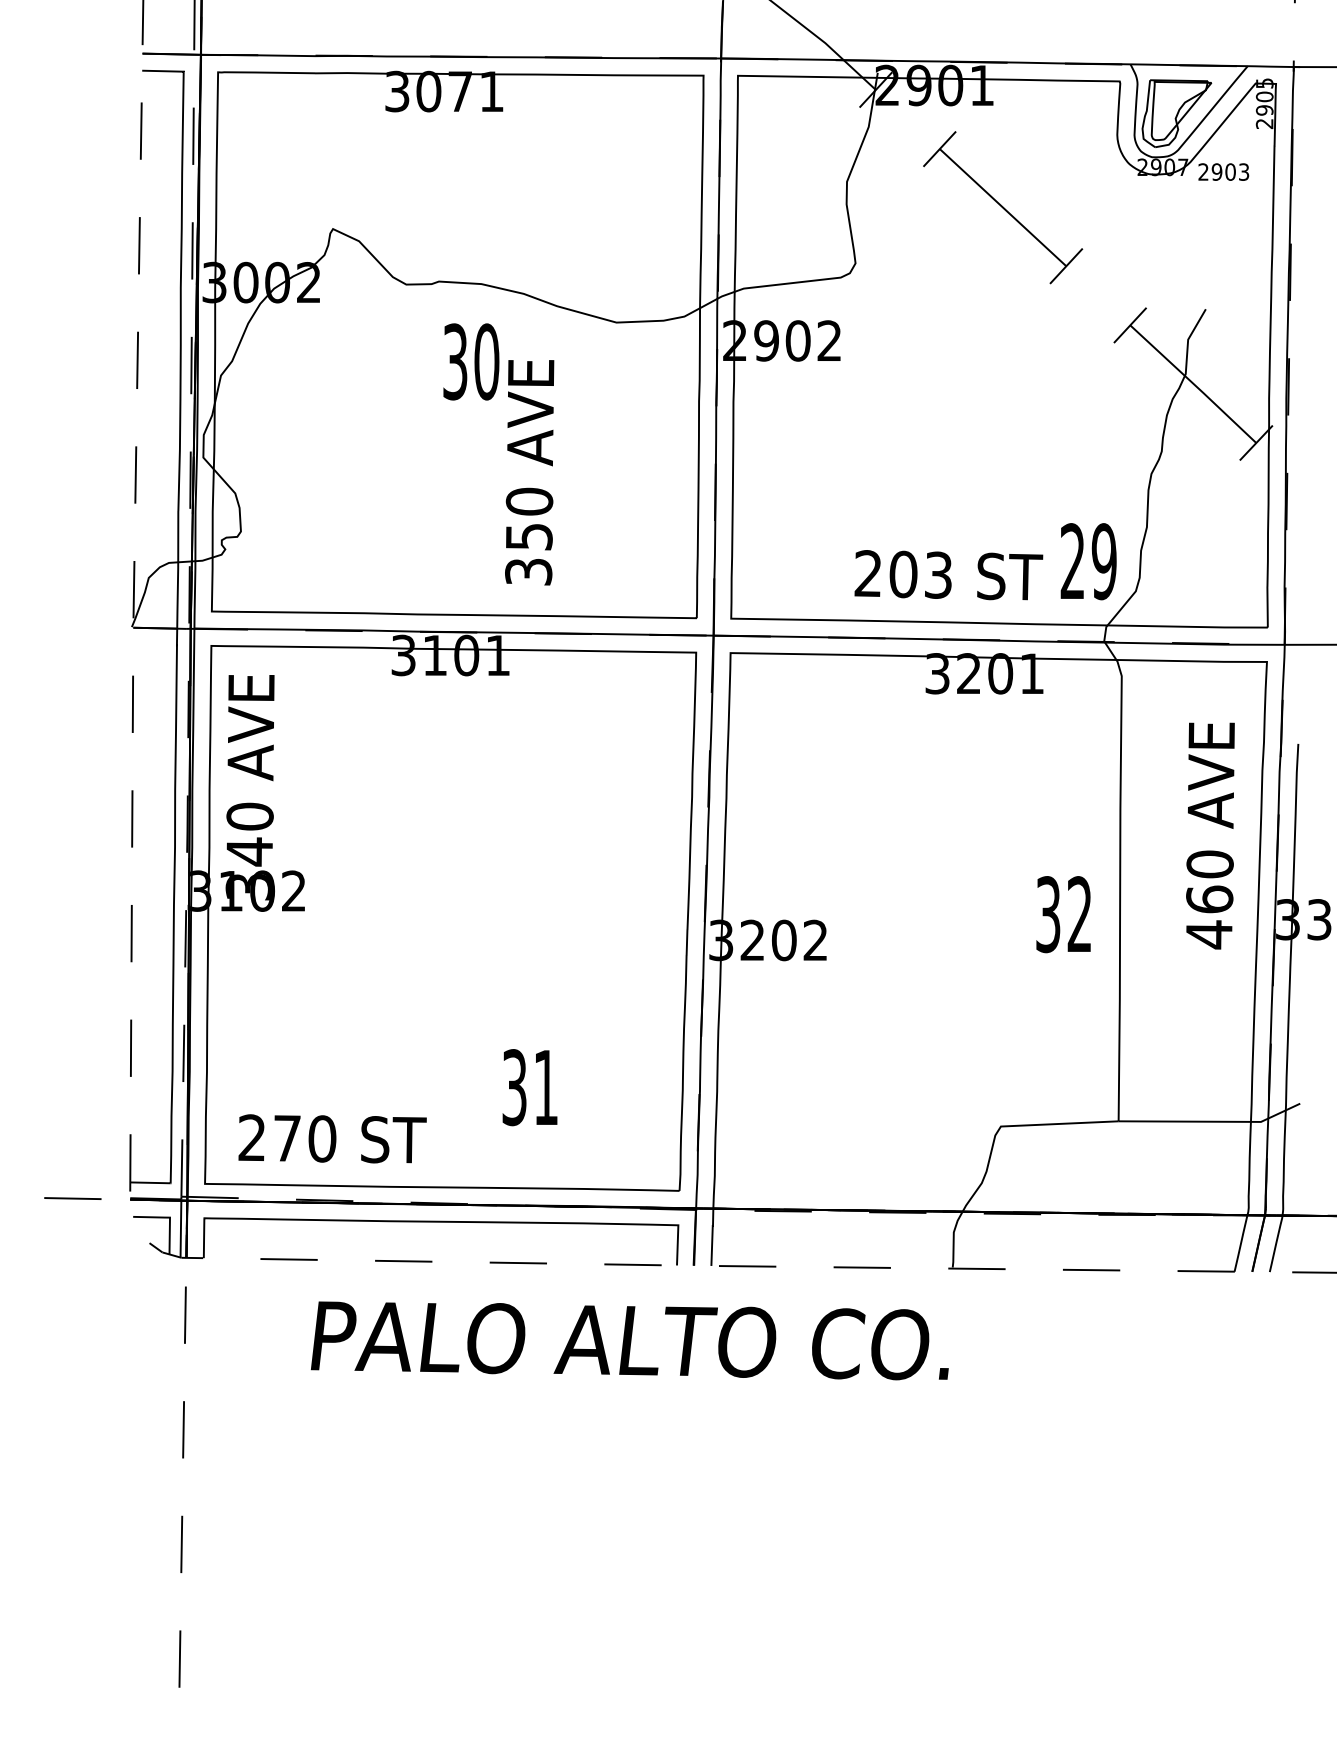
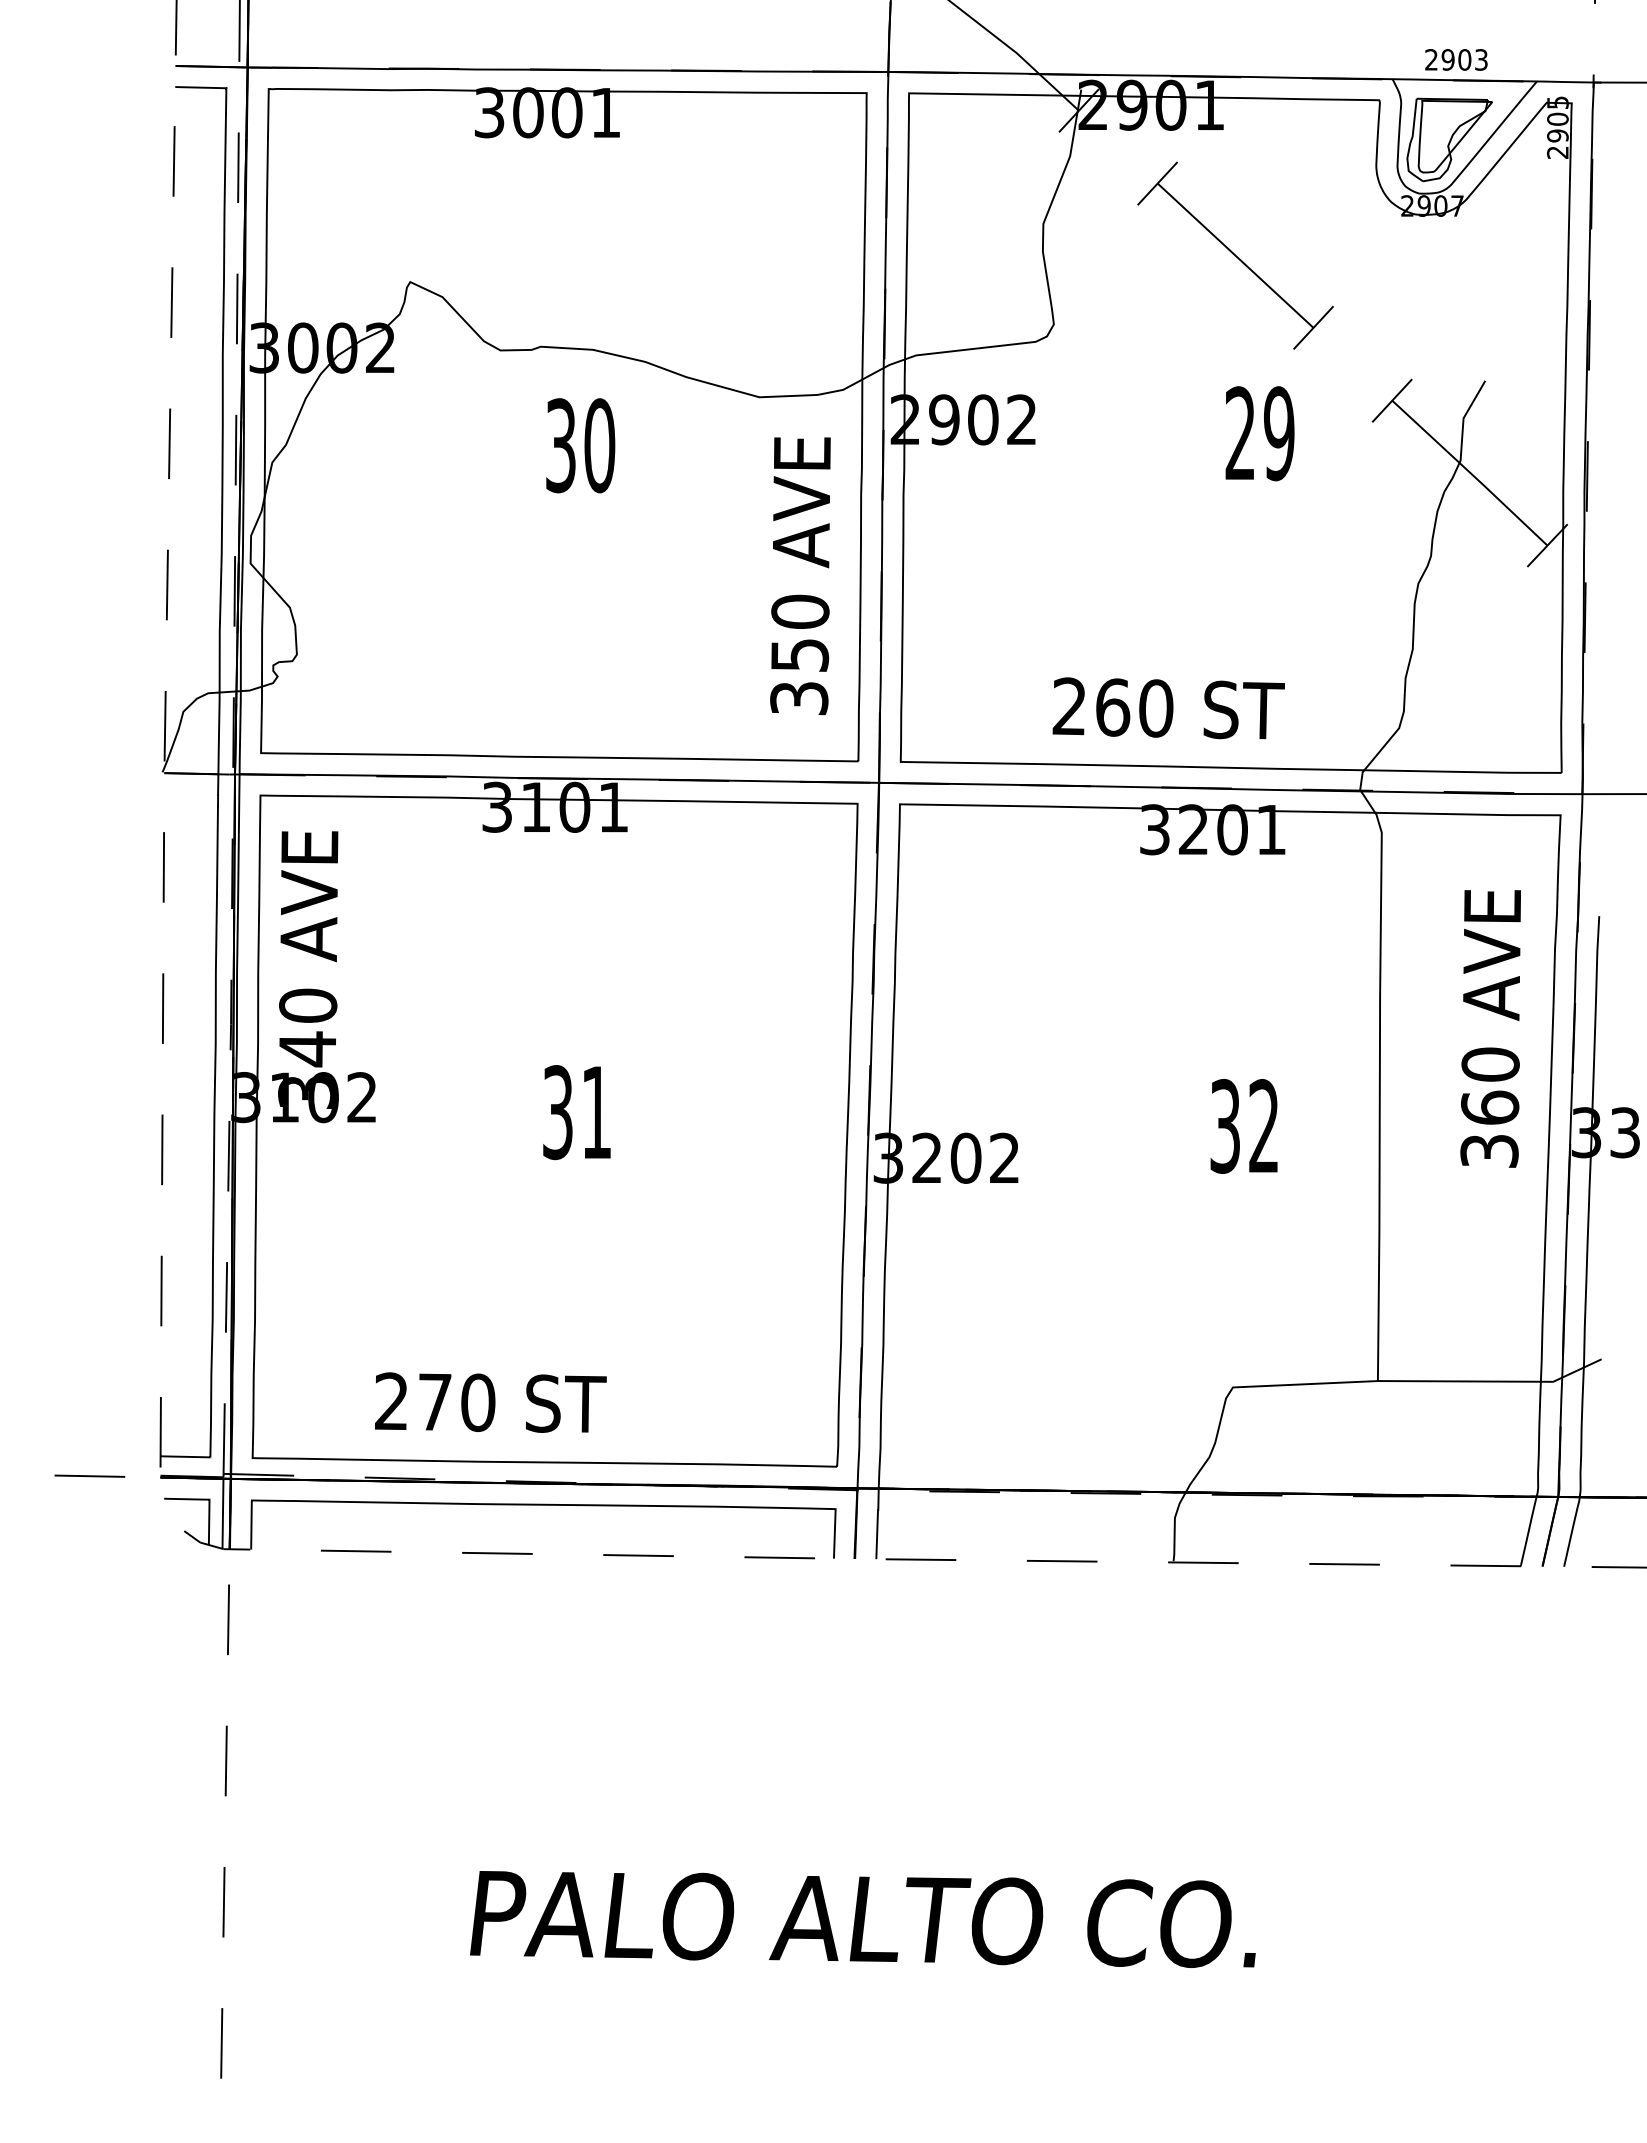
text: (460, 91) -> (567, 112), 3071 -> 3001
text: (1223, 171) -> (1456, 59), moved
text: (529, 472) -> (800, 576), moved
text: (1088, 561) -> (1259, 433), moved
text: (921, 574) -> (1134, 707), 203 -> 260
text: (1063, 914) -> (1243, 1126), moved
text: (1209, 934) -> (1489, 1151), 460 -> 360
text: (529, 1087) -> (576, 1112), moved
text: (332, 1138) -> (490, 1402), moved
text: (629, 1340) -> (862, 1919), moved

